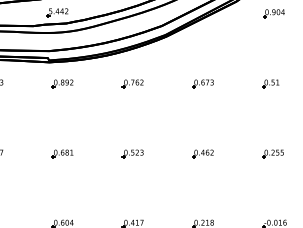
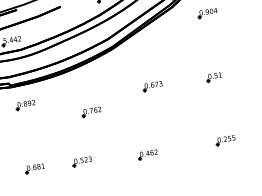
part: (132, 83) -> (91, 111), moved
part: (132, 153) -> (81, 161), moved
part: (202, 153) -> (147, 154), moved

